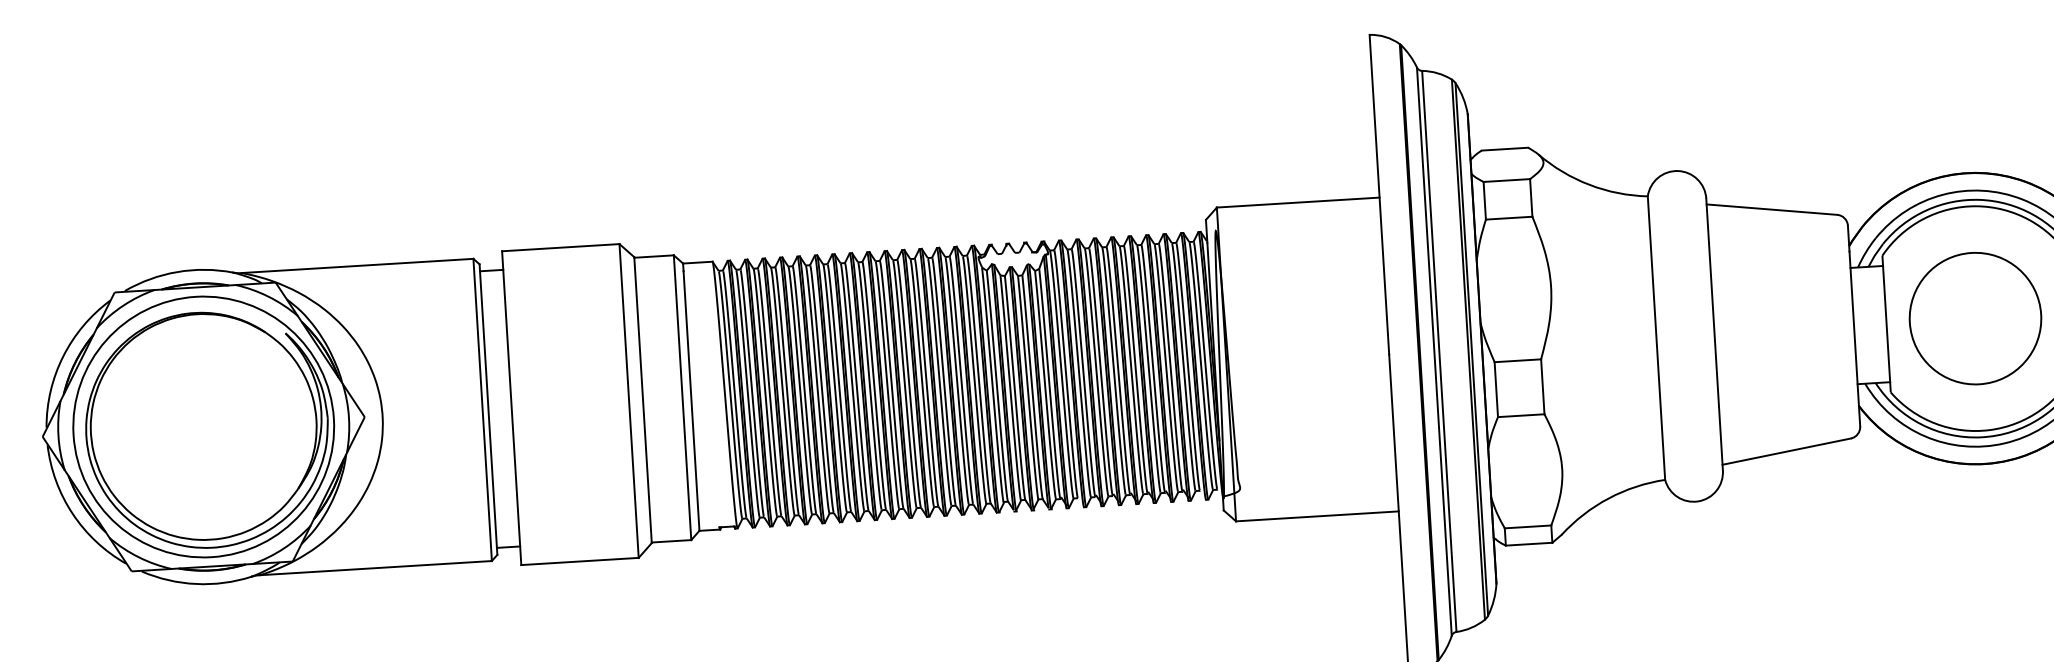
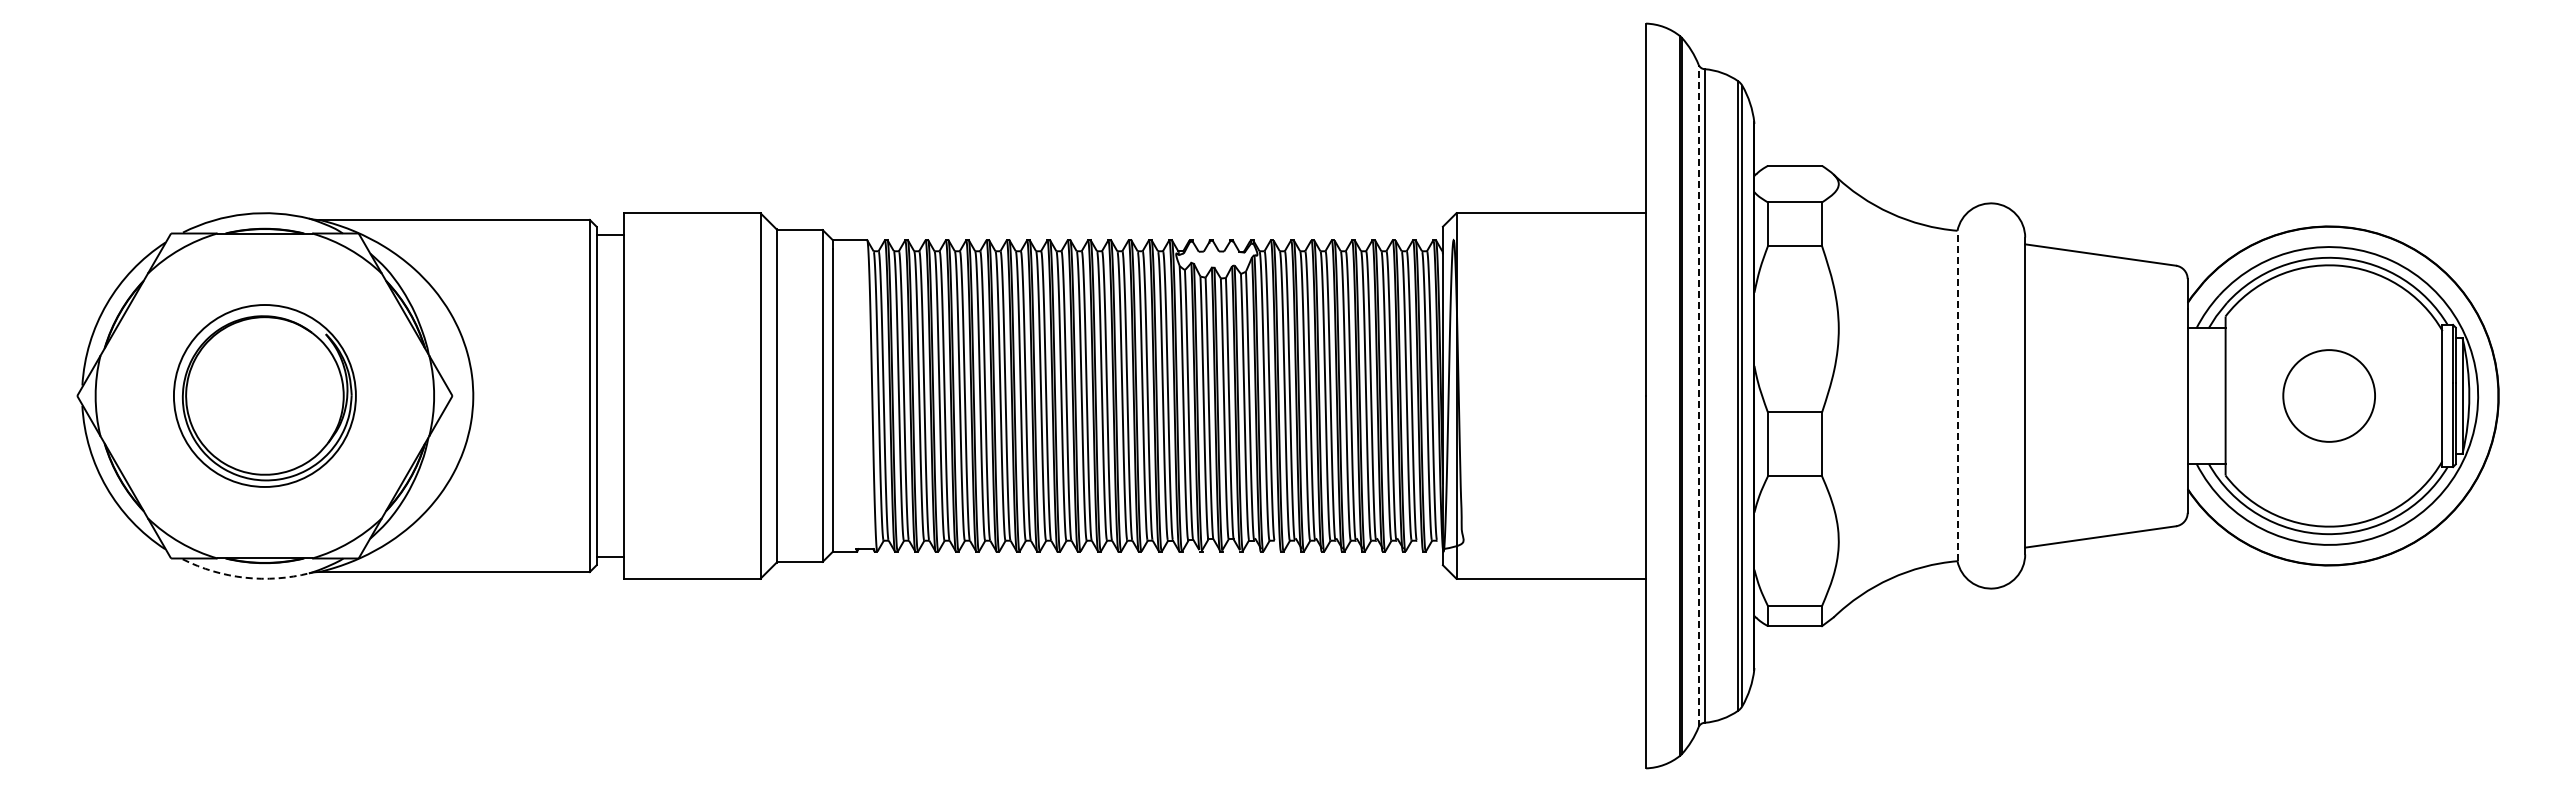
circle: (1974, 318) -> (2328, 395), size x0.6
line: (1656, 337) -> (1957, 395), solid -> dashed
line: (1434, 351) -> (1698, 395), solid -> dashed
part: (203, 426) -> (264, 395), size x0.6
arc: (196, 583) -> (245, 577), solid -> dashed

